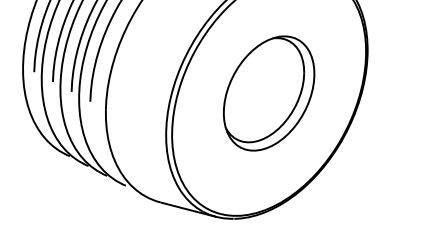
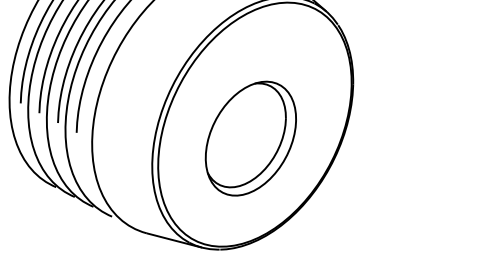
part: (268, 93) -> (250, 138), moved

